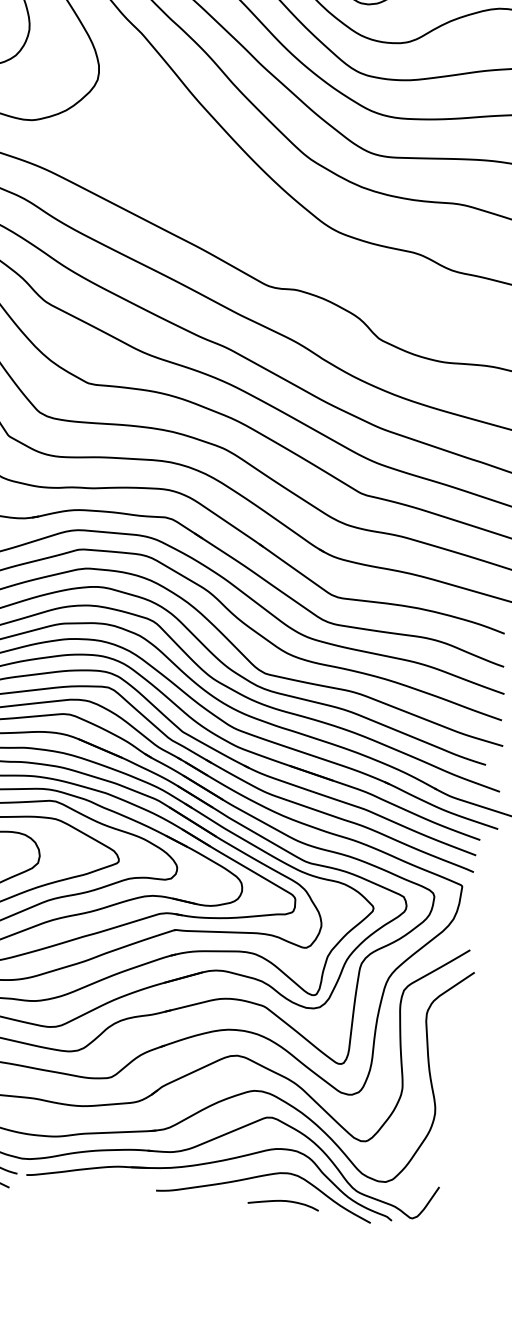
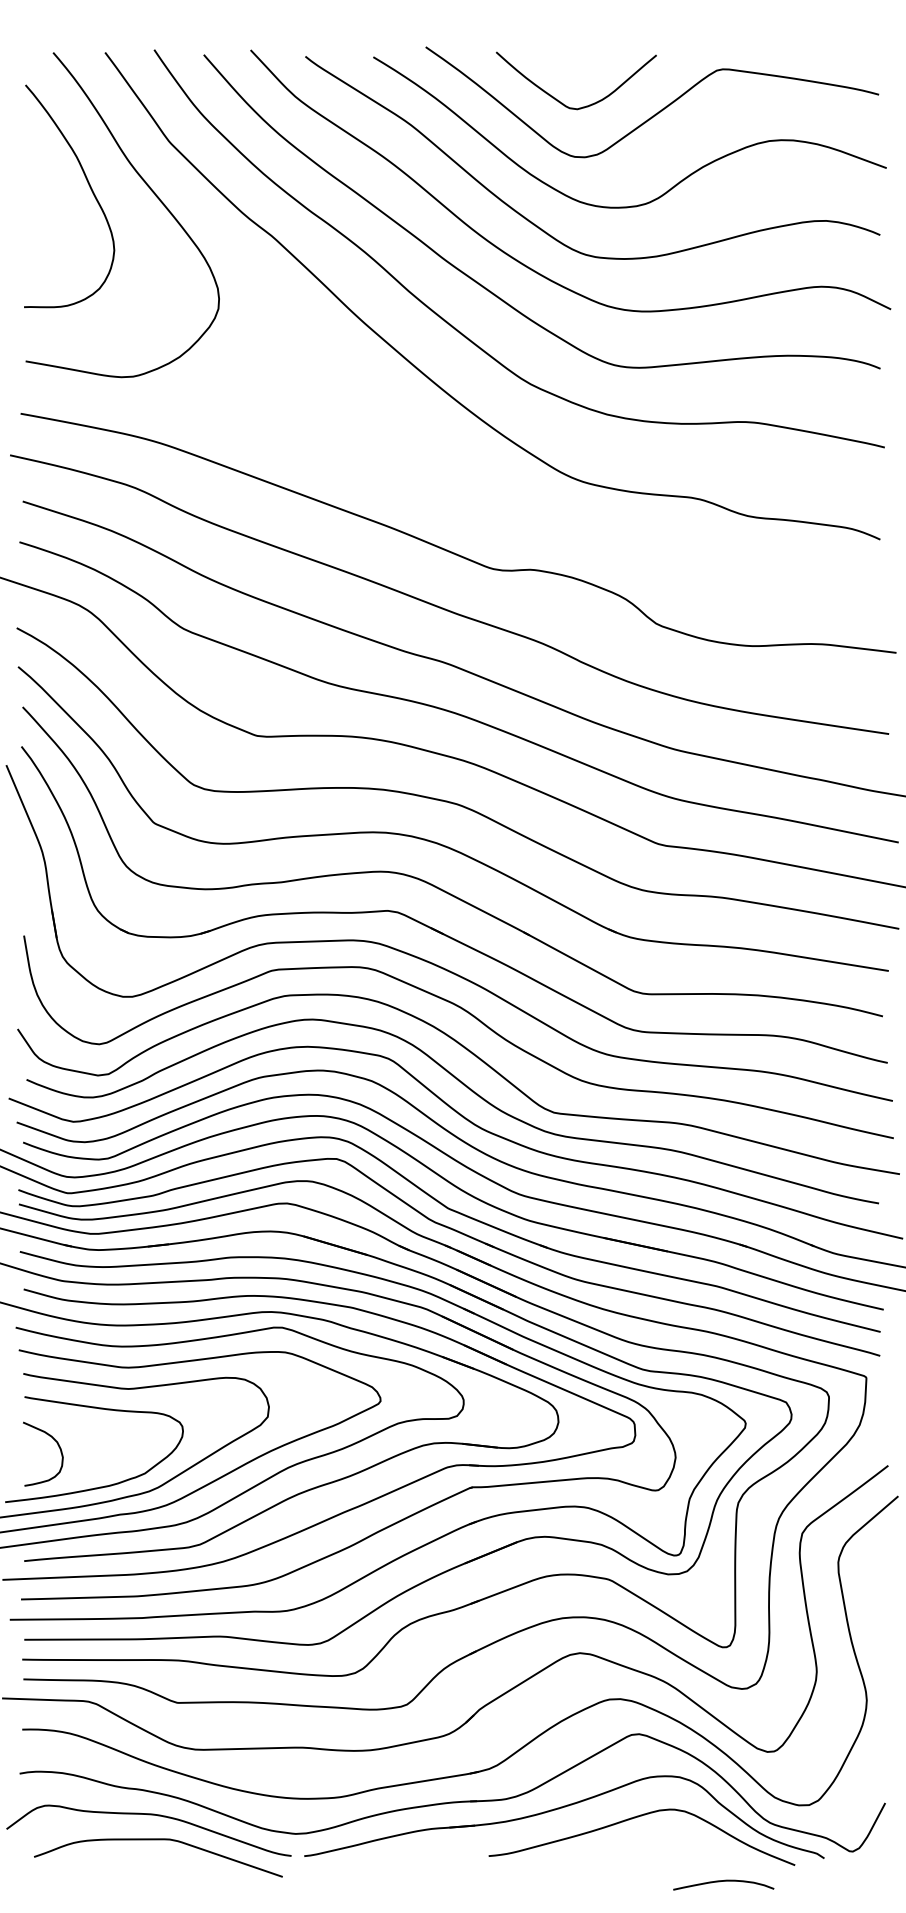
curve: (283, 1201) -> (723, 1881), moved

